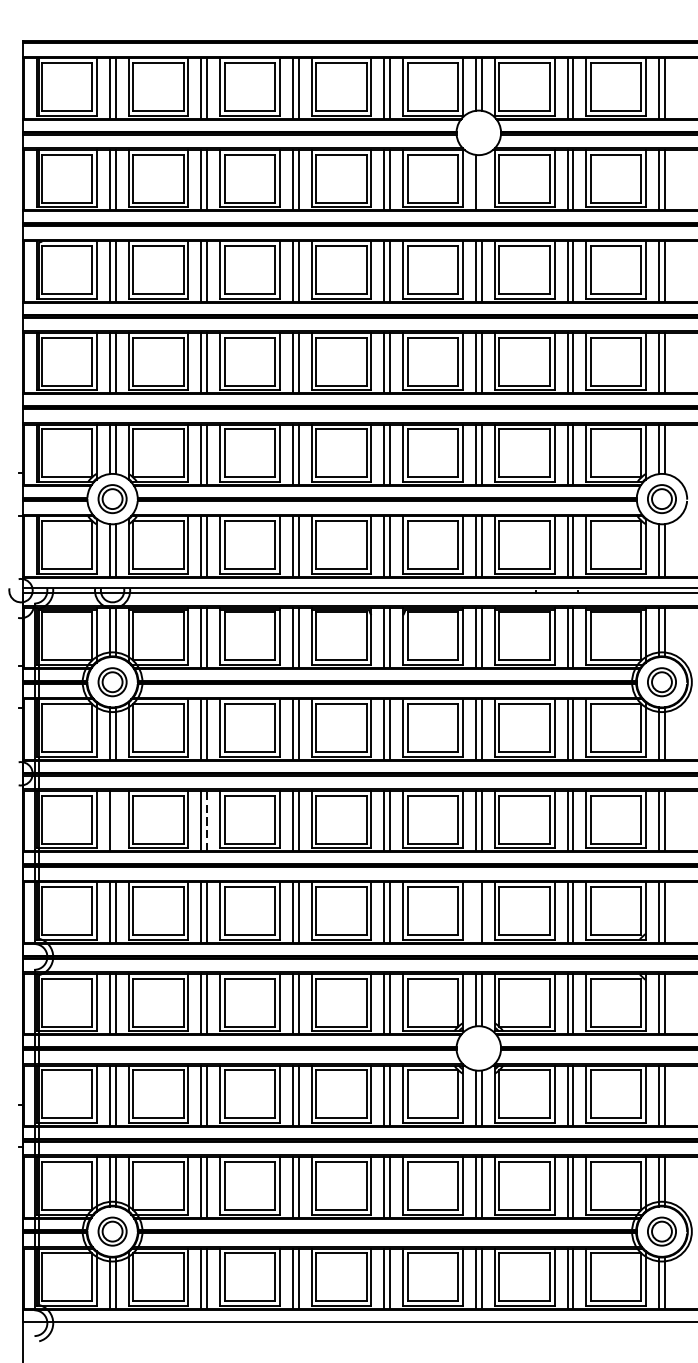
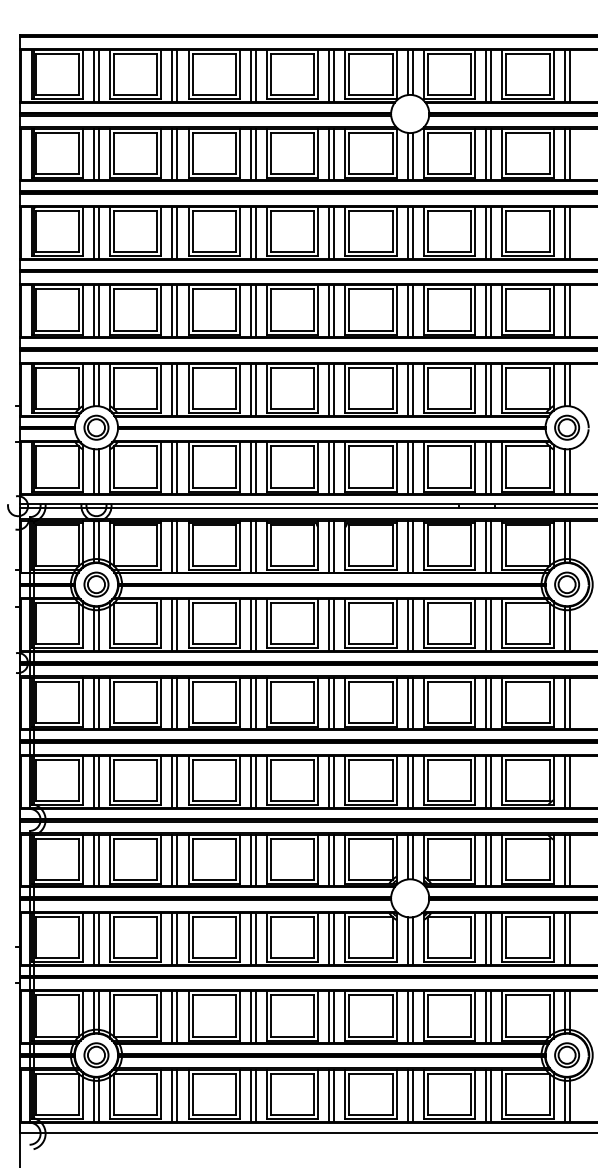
line: (481, 182) -> (412, 156), added
line: (114, 820) -> (98, 703), added
line: (207, 820) -> (177, 703), dashed -> solid
line: (475, 912) -> (407, 781), added

